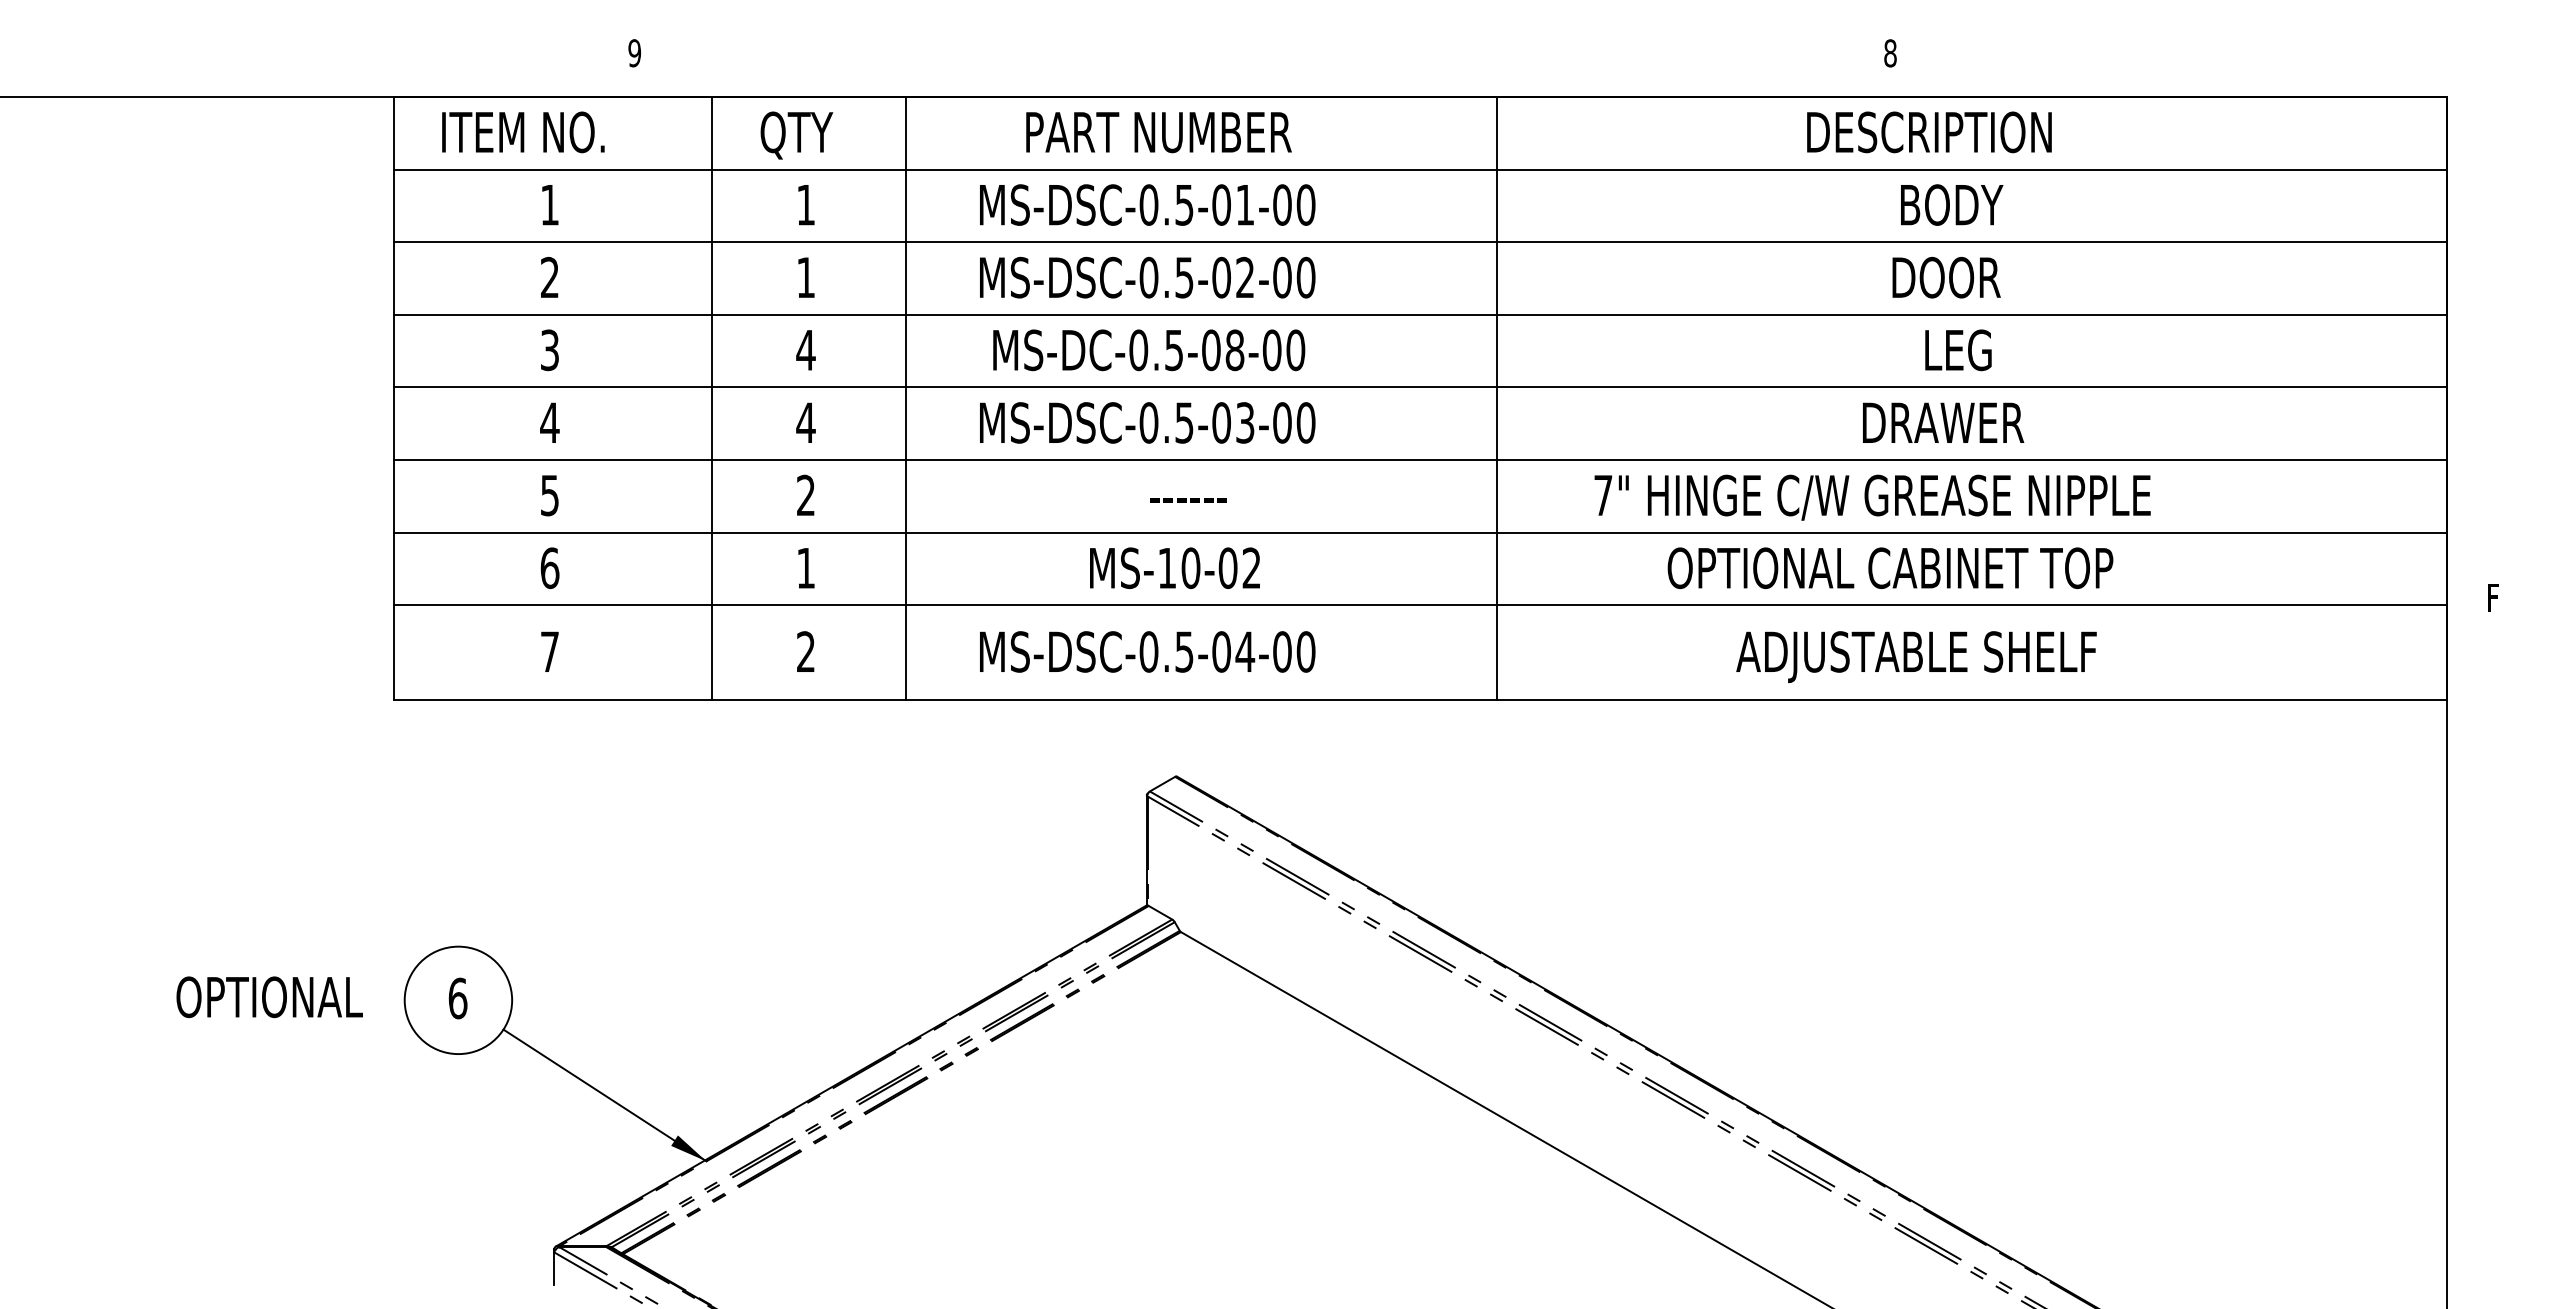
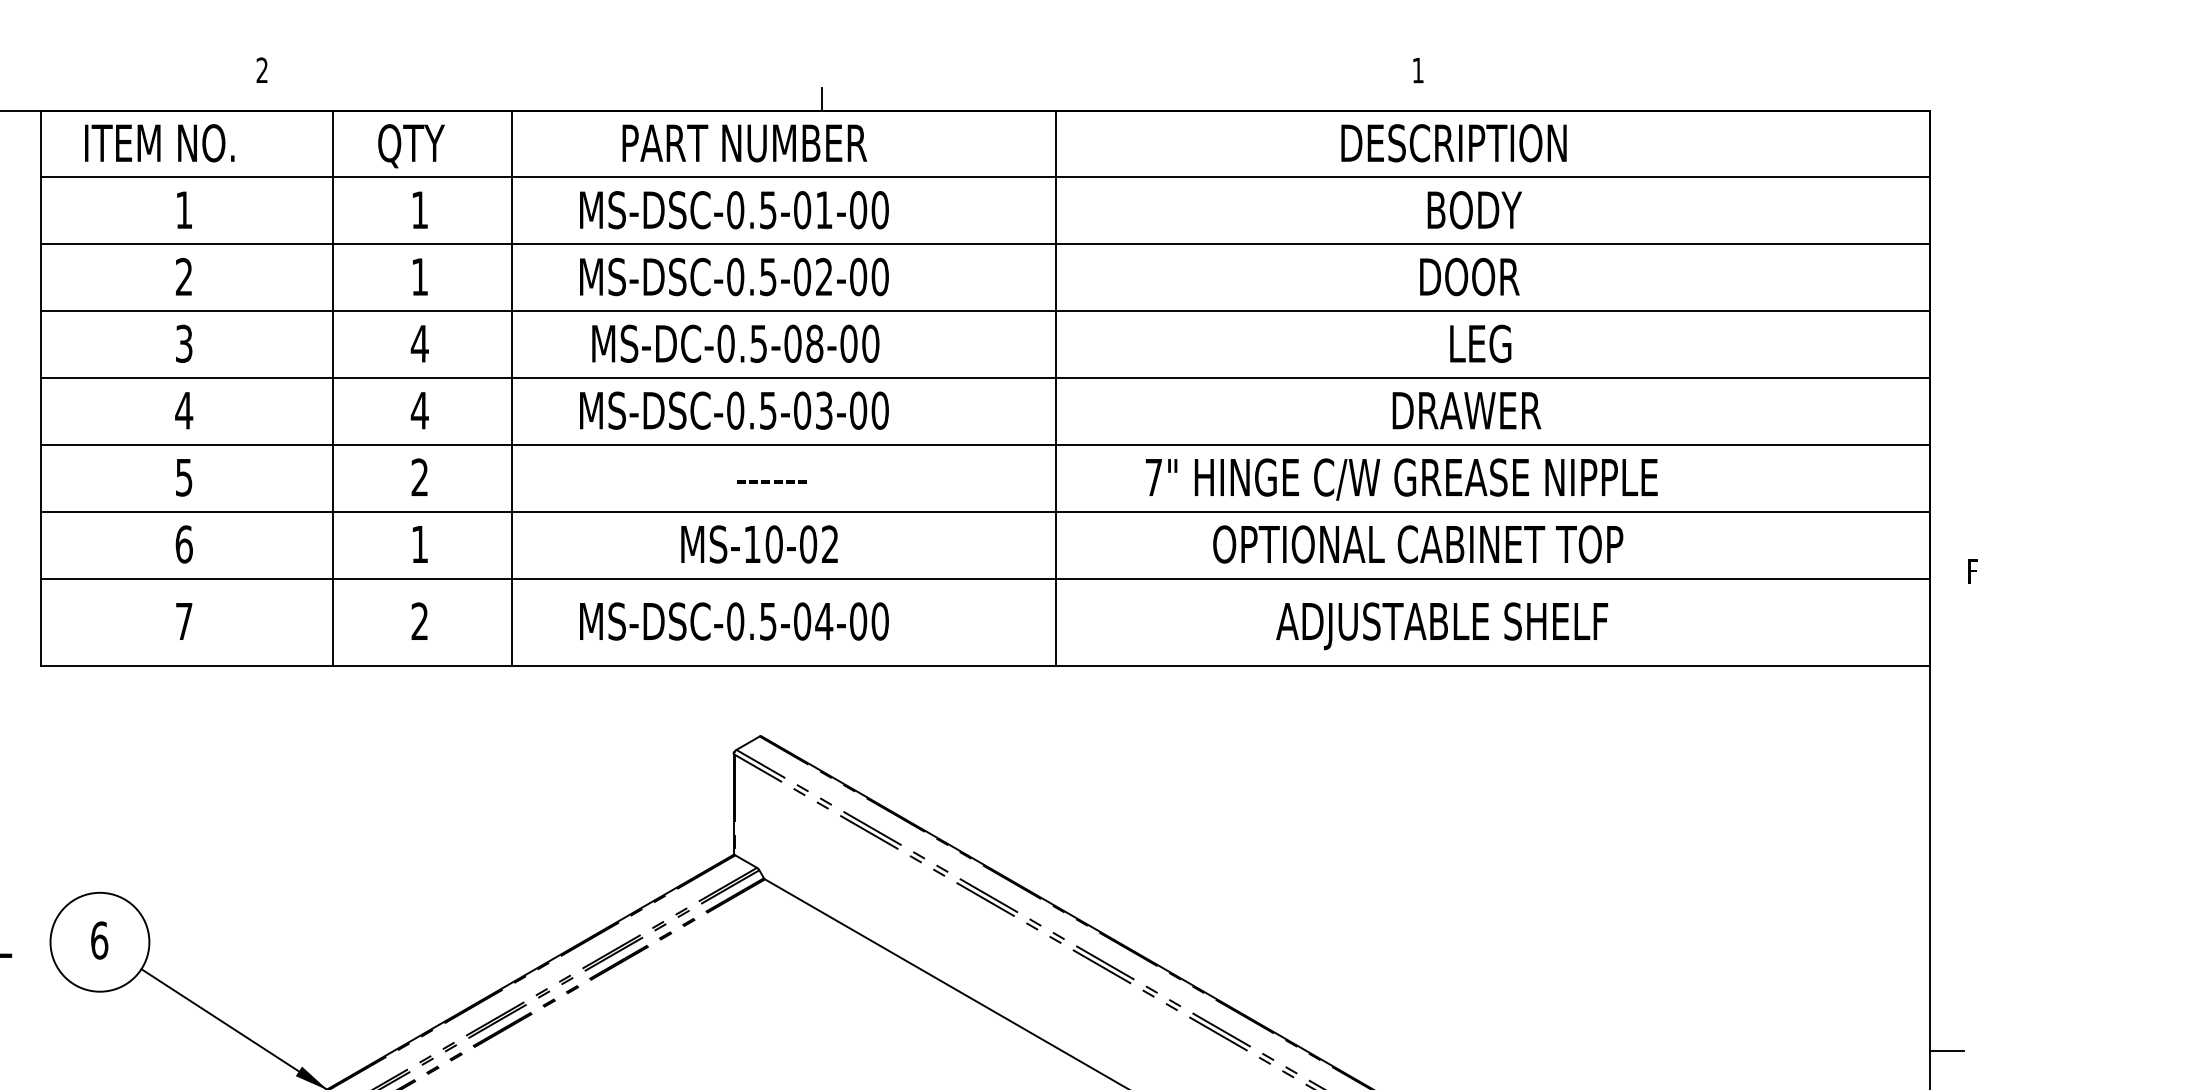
text: (634, 53) -> (262, 70), 9 -> 2
text: (1890, 53) -> (1418, 70), 8 -> 1
line: (1242, 84) -> (821, 99), added
line: (2464, 1118) -> (1946, 1050), added

